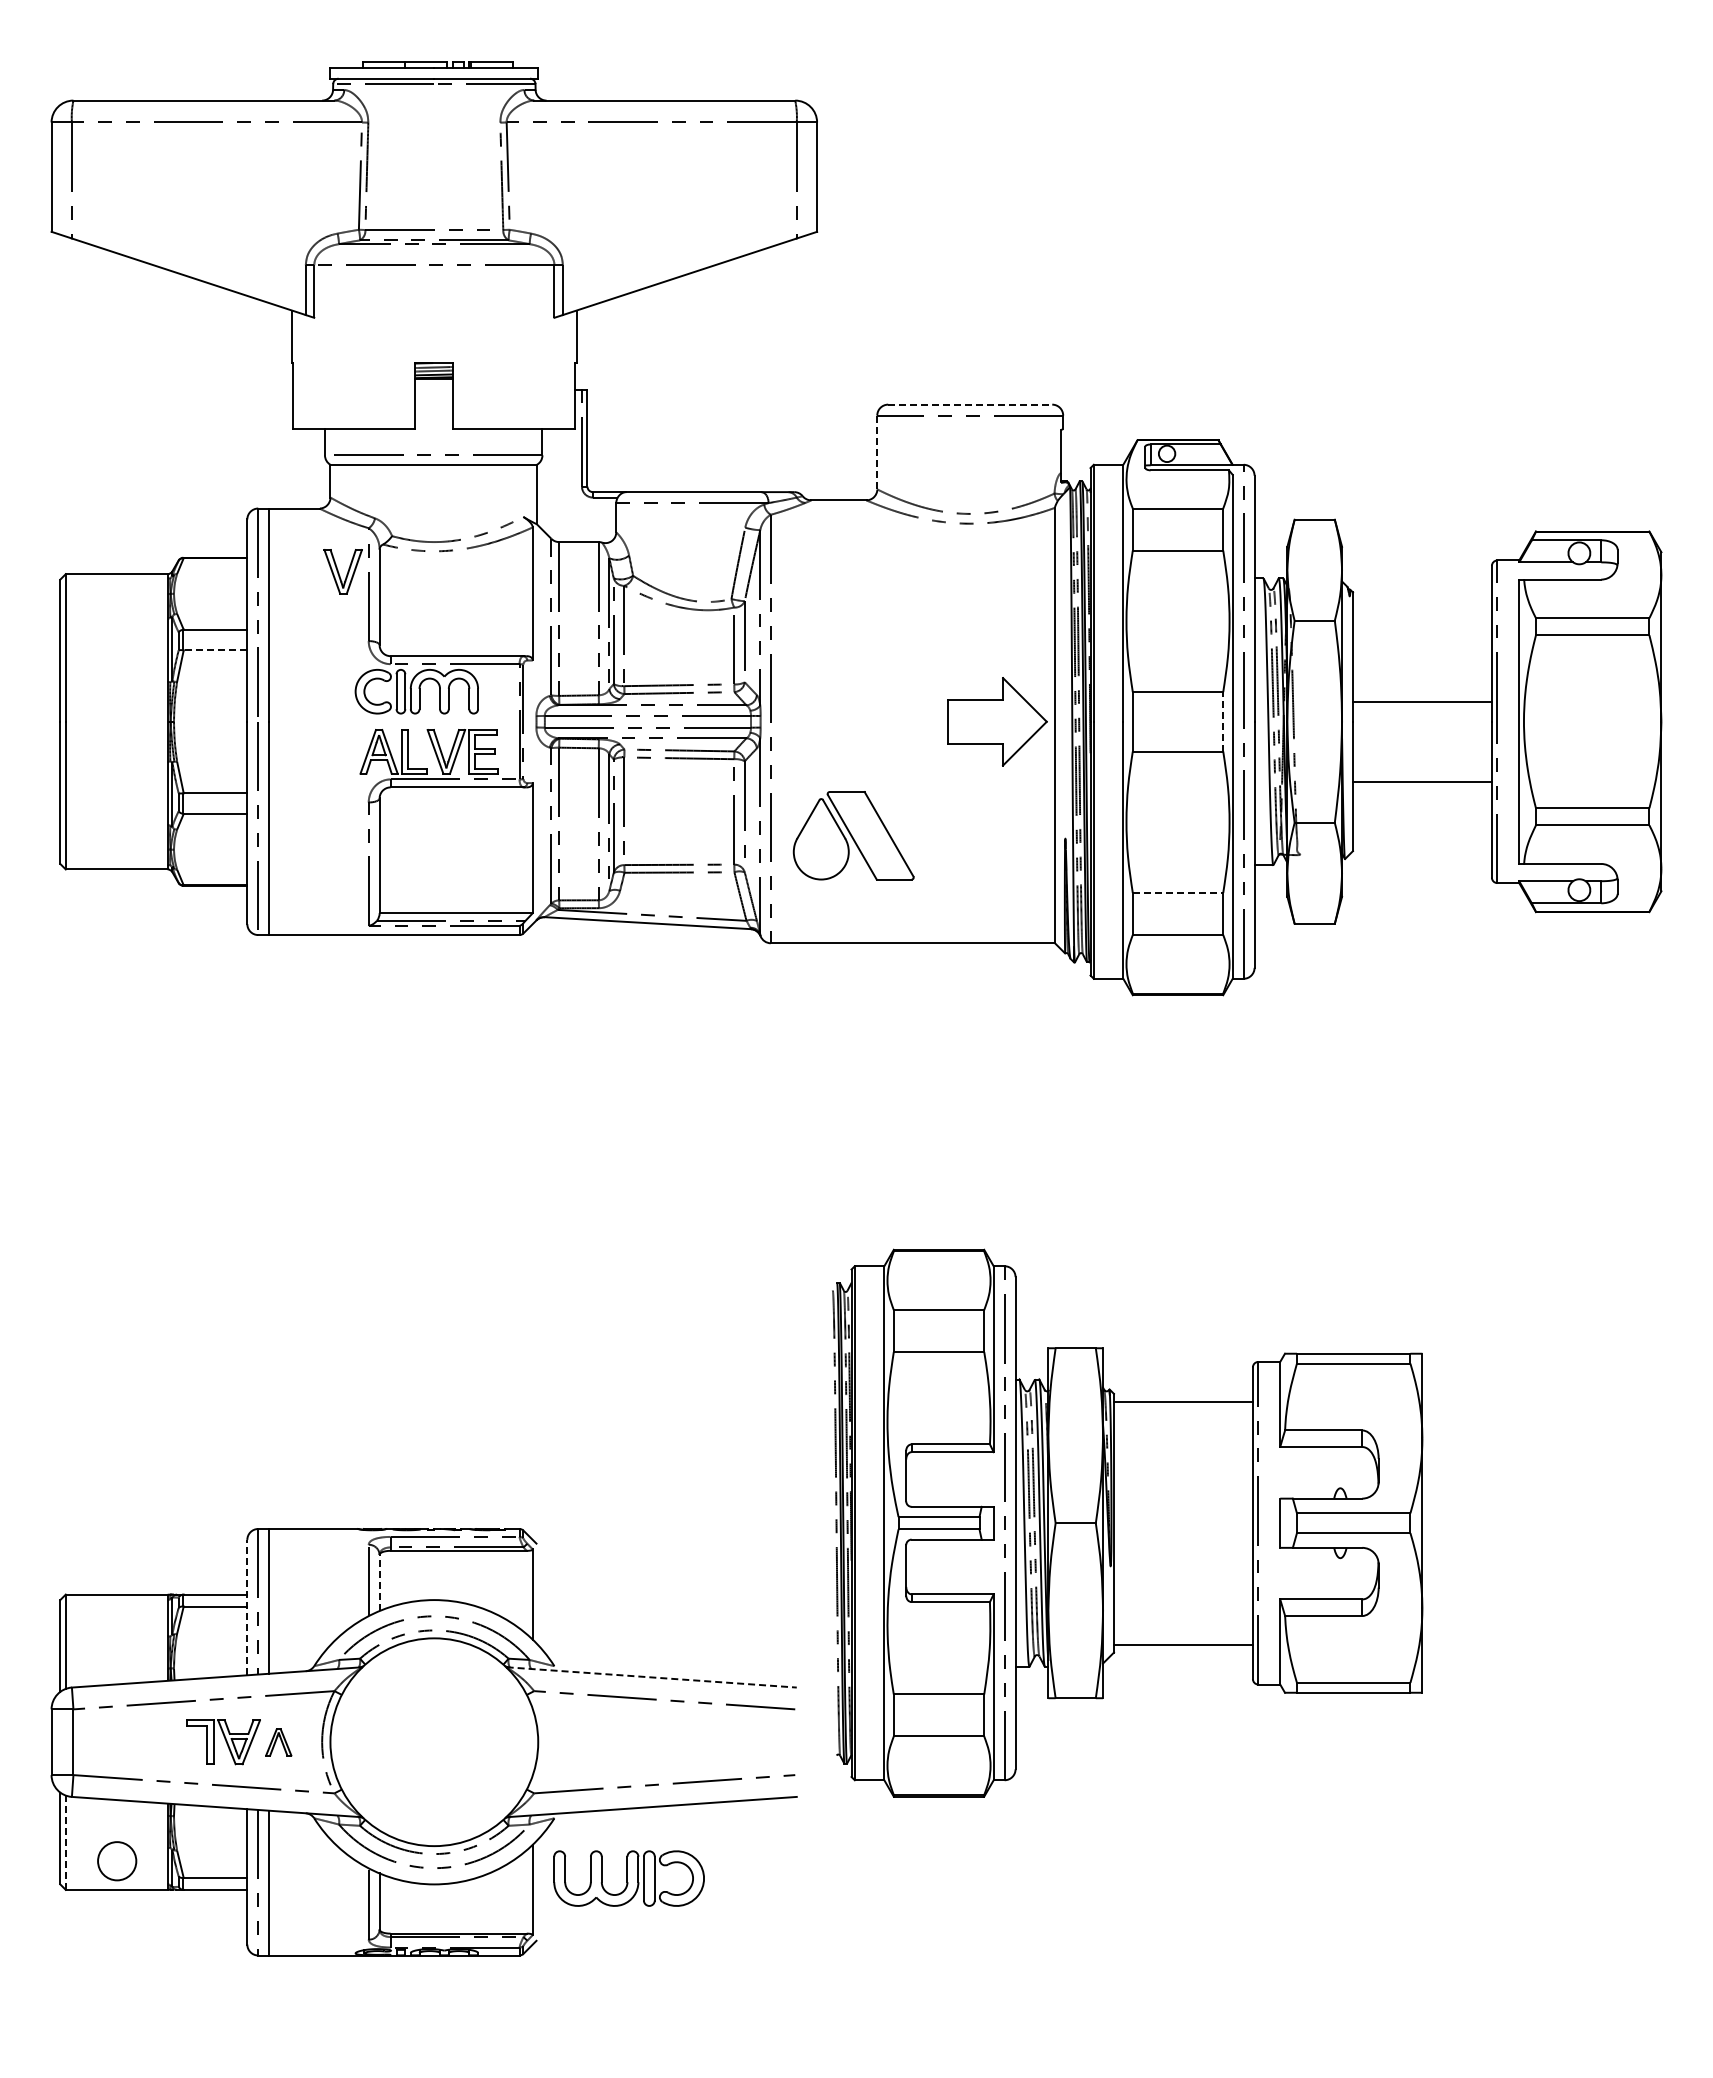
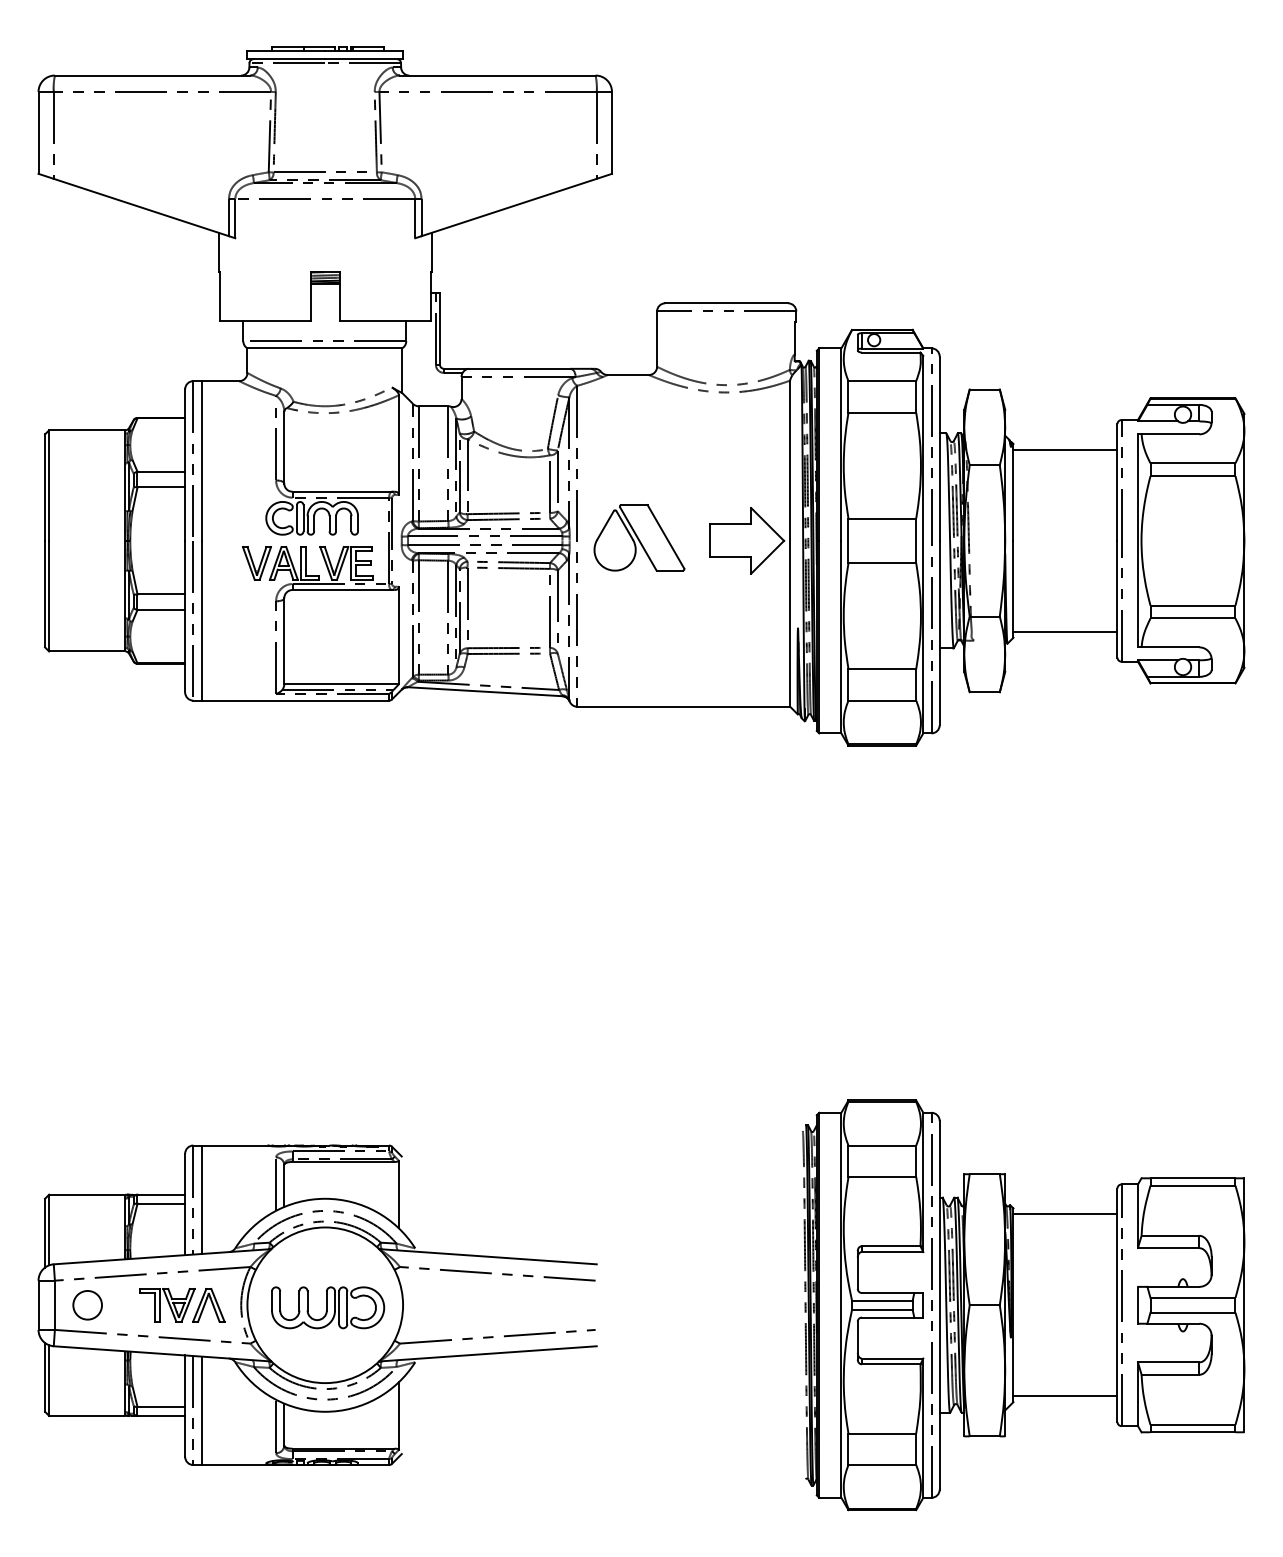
line: (970, 404) -> (726, 303), dashed -> solid
line: (877, 452) -> (657, 339), dashed -> solid
part: (342, 571) -> (256, 563), moved
line: (215, 650) -> (161, 487), dashed -> solid
line: (1422, 702) -> (1065, 450), moved
line: (1223, 721) -> (916, 540), dashed -> solid
line: (1422, 782) -> (1065, 632), moved
part: (853, 835) -> (639, 537), moved
line: (1178, 892) -> (882, 668), dashed -> solid
part: (1127, 1522) -> (1023, 1304), moved
line: (379, 1582) -> (284, 1185), dashed -> solid
line: (247, 1607) -> (185, 1204), dashed -> solid
line: (652, 1677) -> (488, 1256), dashed -> solid
part: (278, 1742) -> (208, 1305), size x1.67
line: (65, 1842) -> (48, 1380), dashed -> solid
circle: (117, 1861) -> (87, 1305), moved
part: (628, 1878) -> (327, 1307), moved

